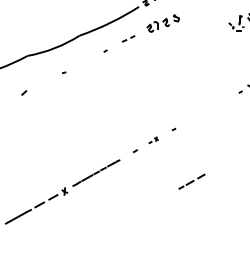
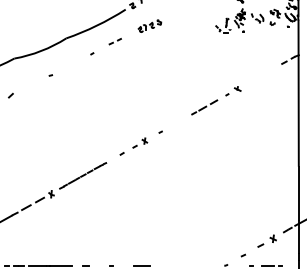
part: (162, 22) -> (149, 25), size x0.71
part: (153, 139) -> (140, 142), size x1.67
line: (191, 181) -> (204, 107), moved

